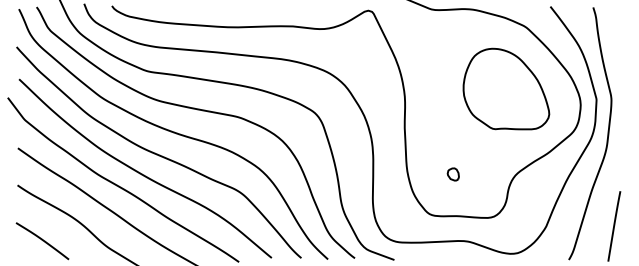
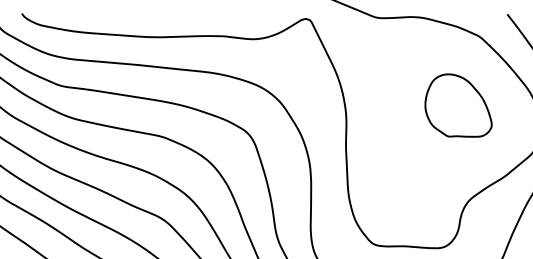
part: (506, 88) -> (458, 104), size x0.7
part: (452, 174) -> (398, 200), removed

